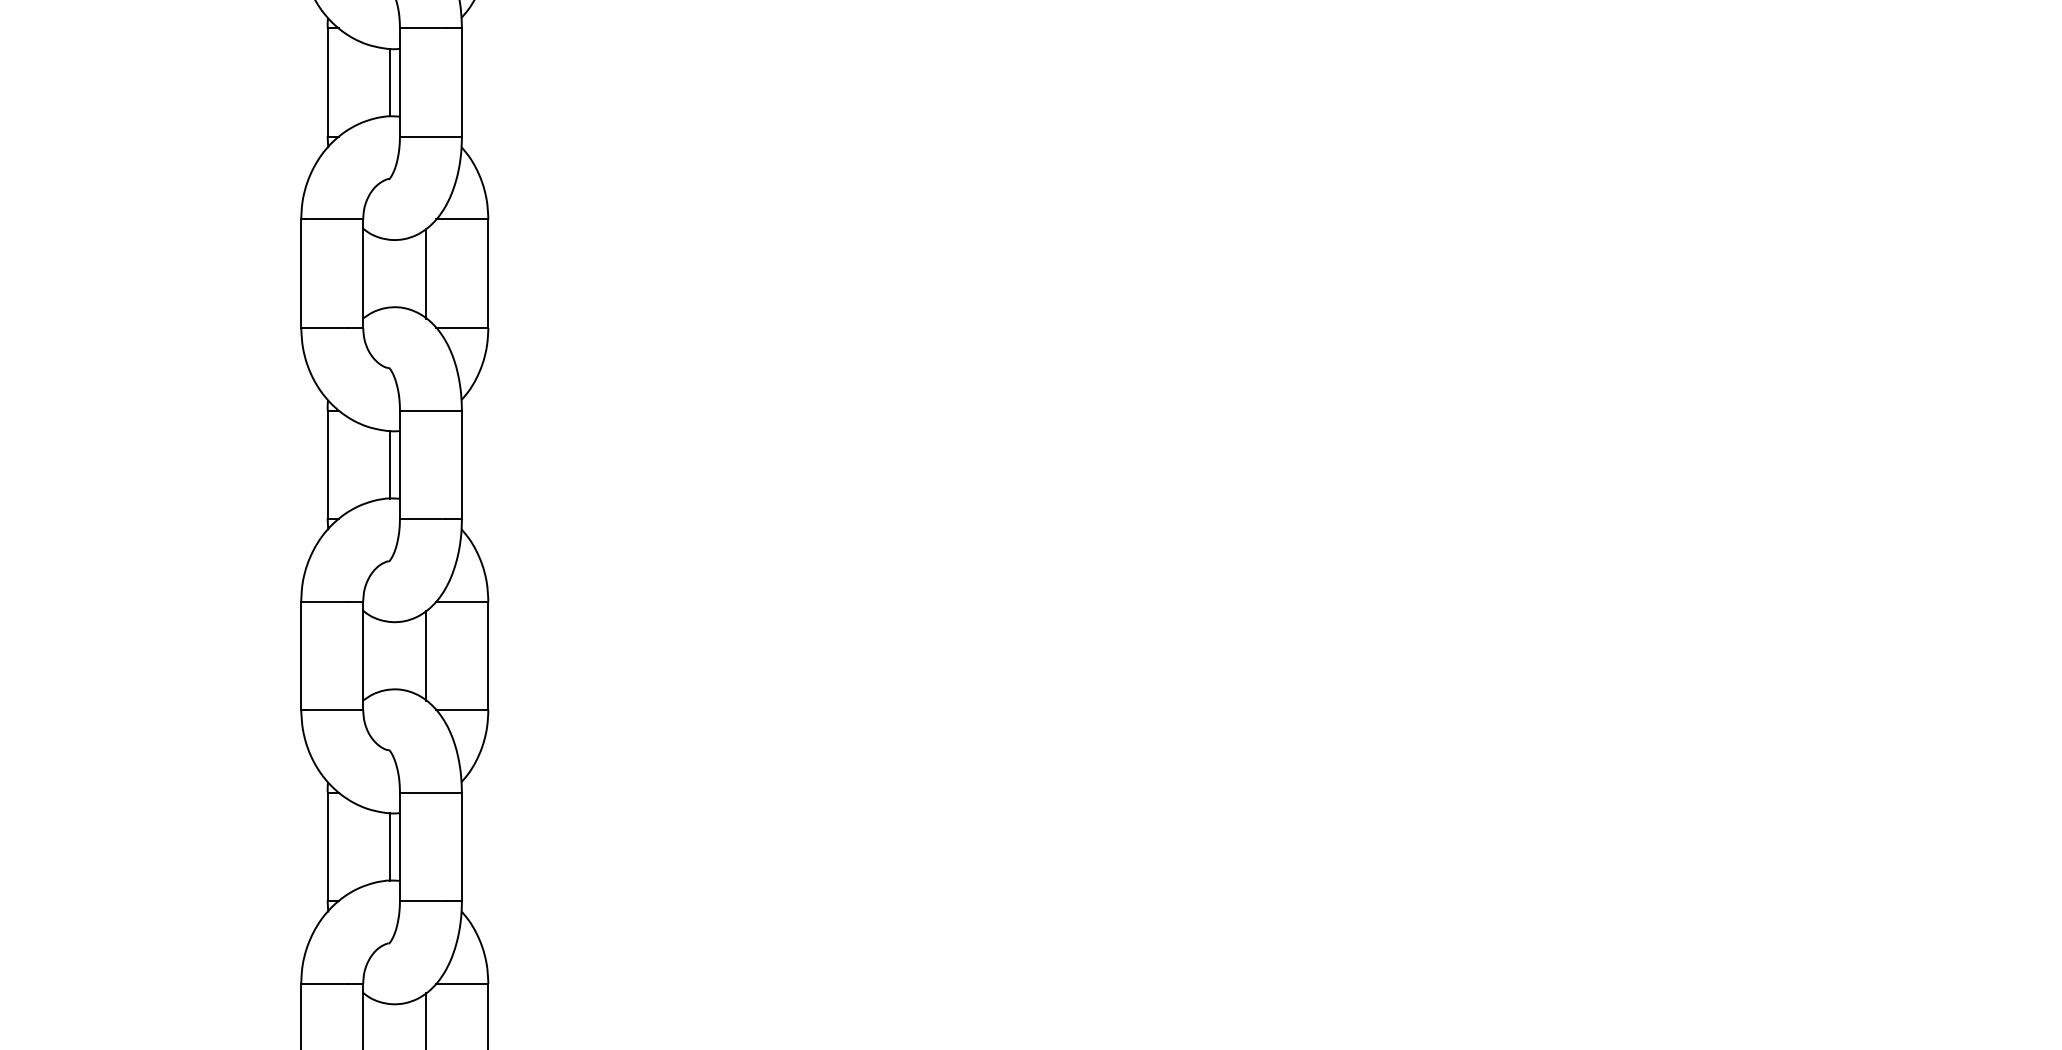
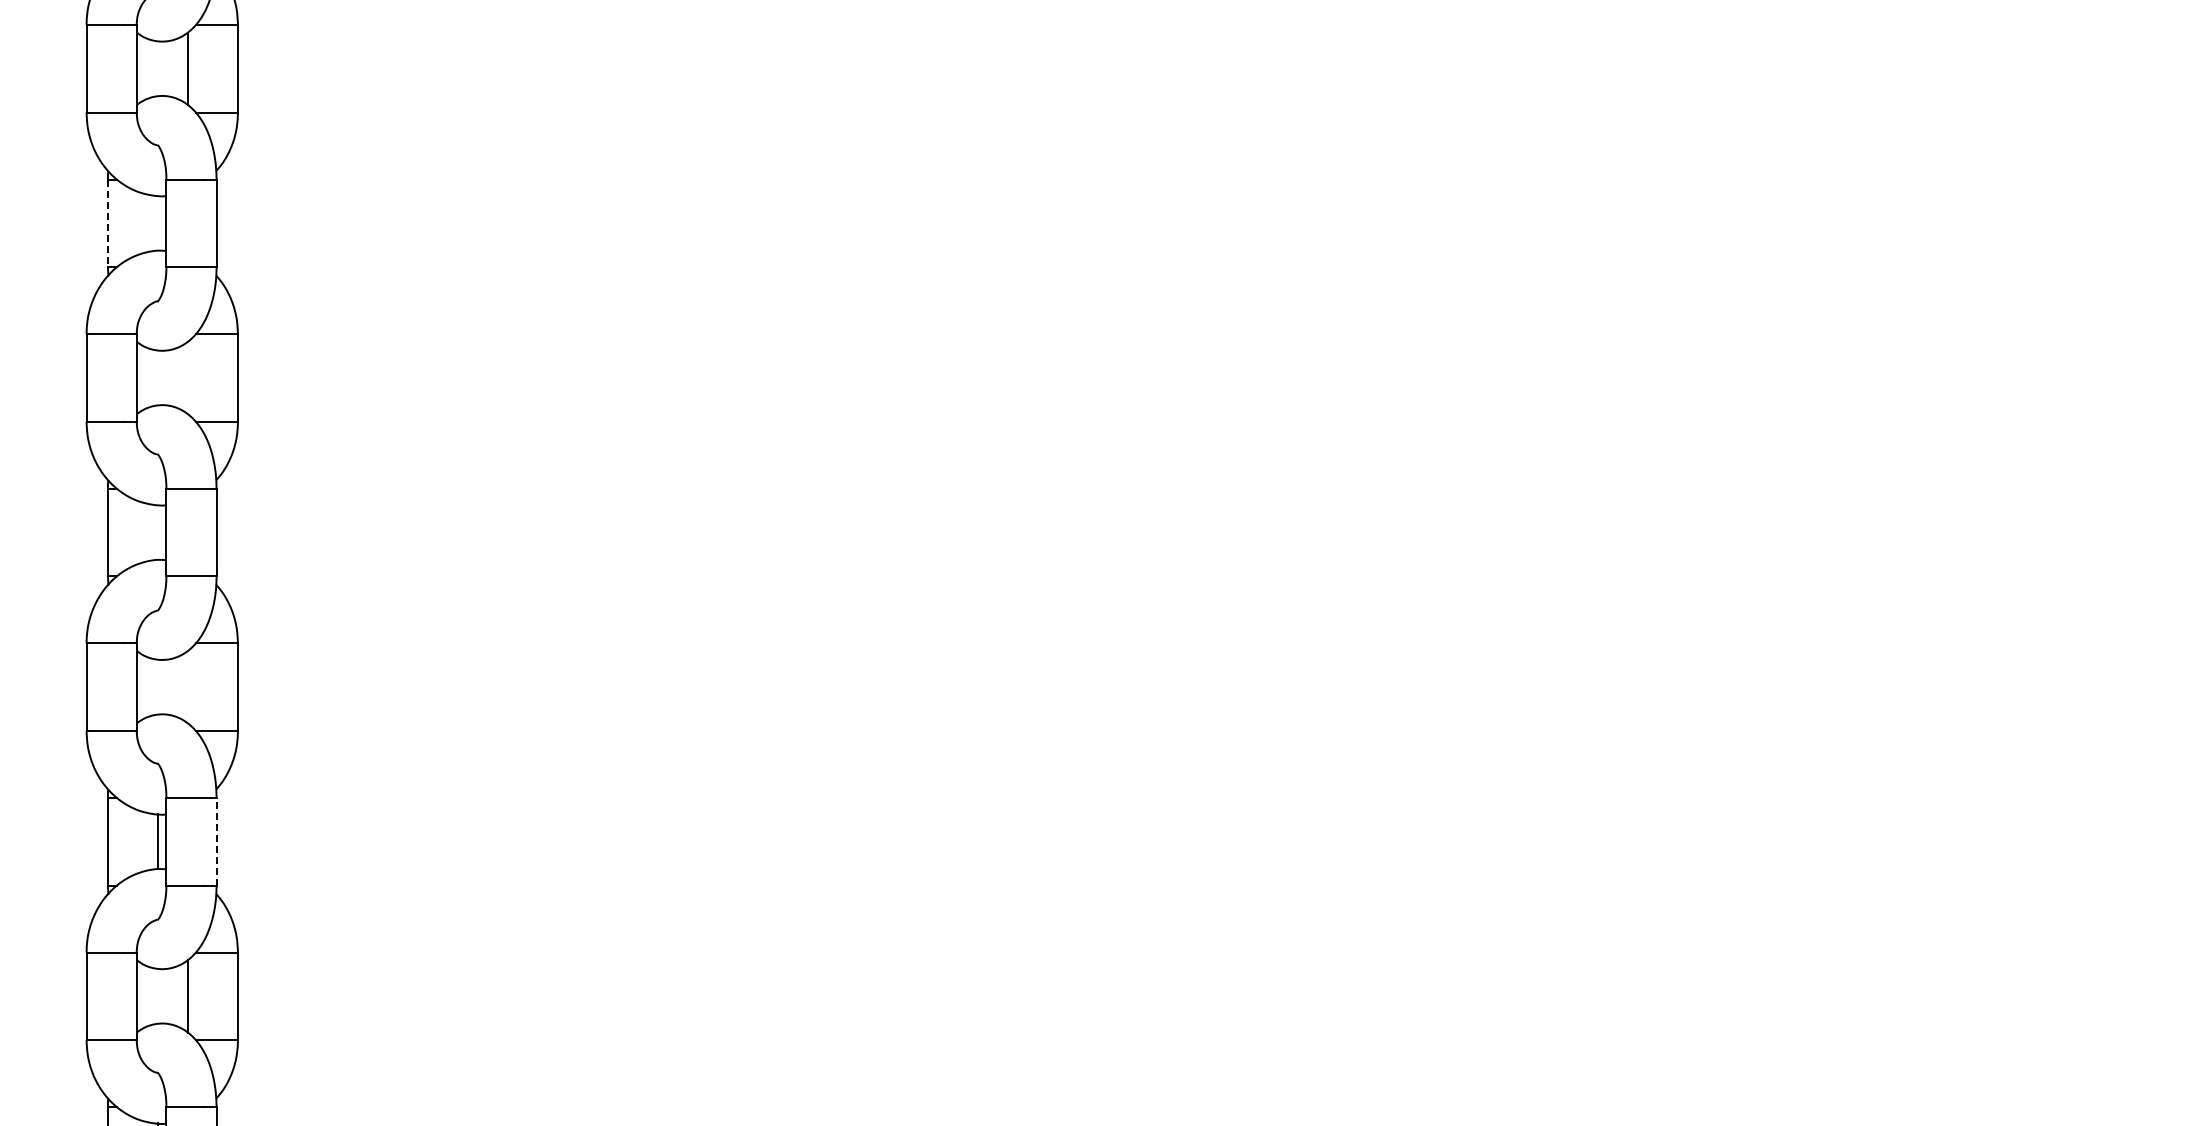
line: (390, 81) -> (158, 222), removed
line: (327, 82) -> (107, 223), solid -> dashed
line: (425, 273) -> (187, 377), removed
line: (390, 464) -> (158, 532), removed
line: (425, 654) -> (187, 686), removed
line: (461, 846) -> (216, 841), solid -> dashed

